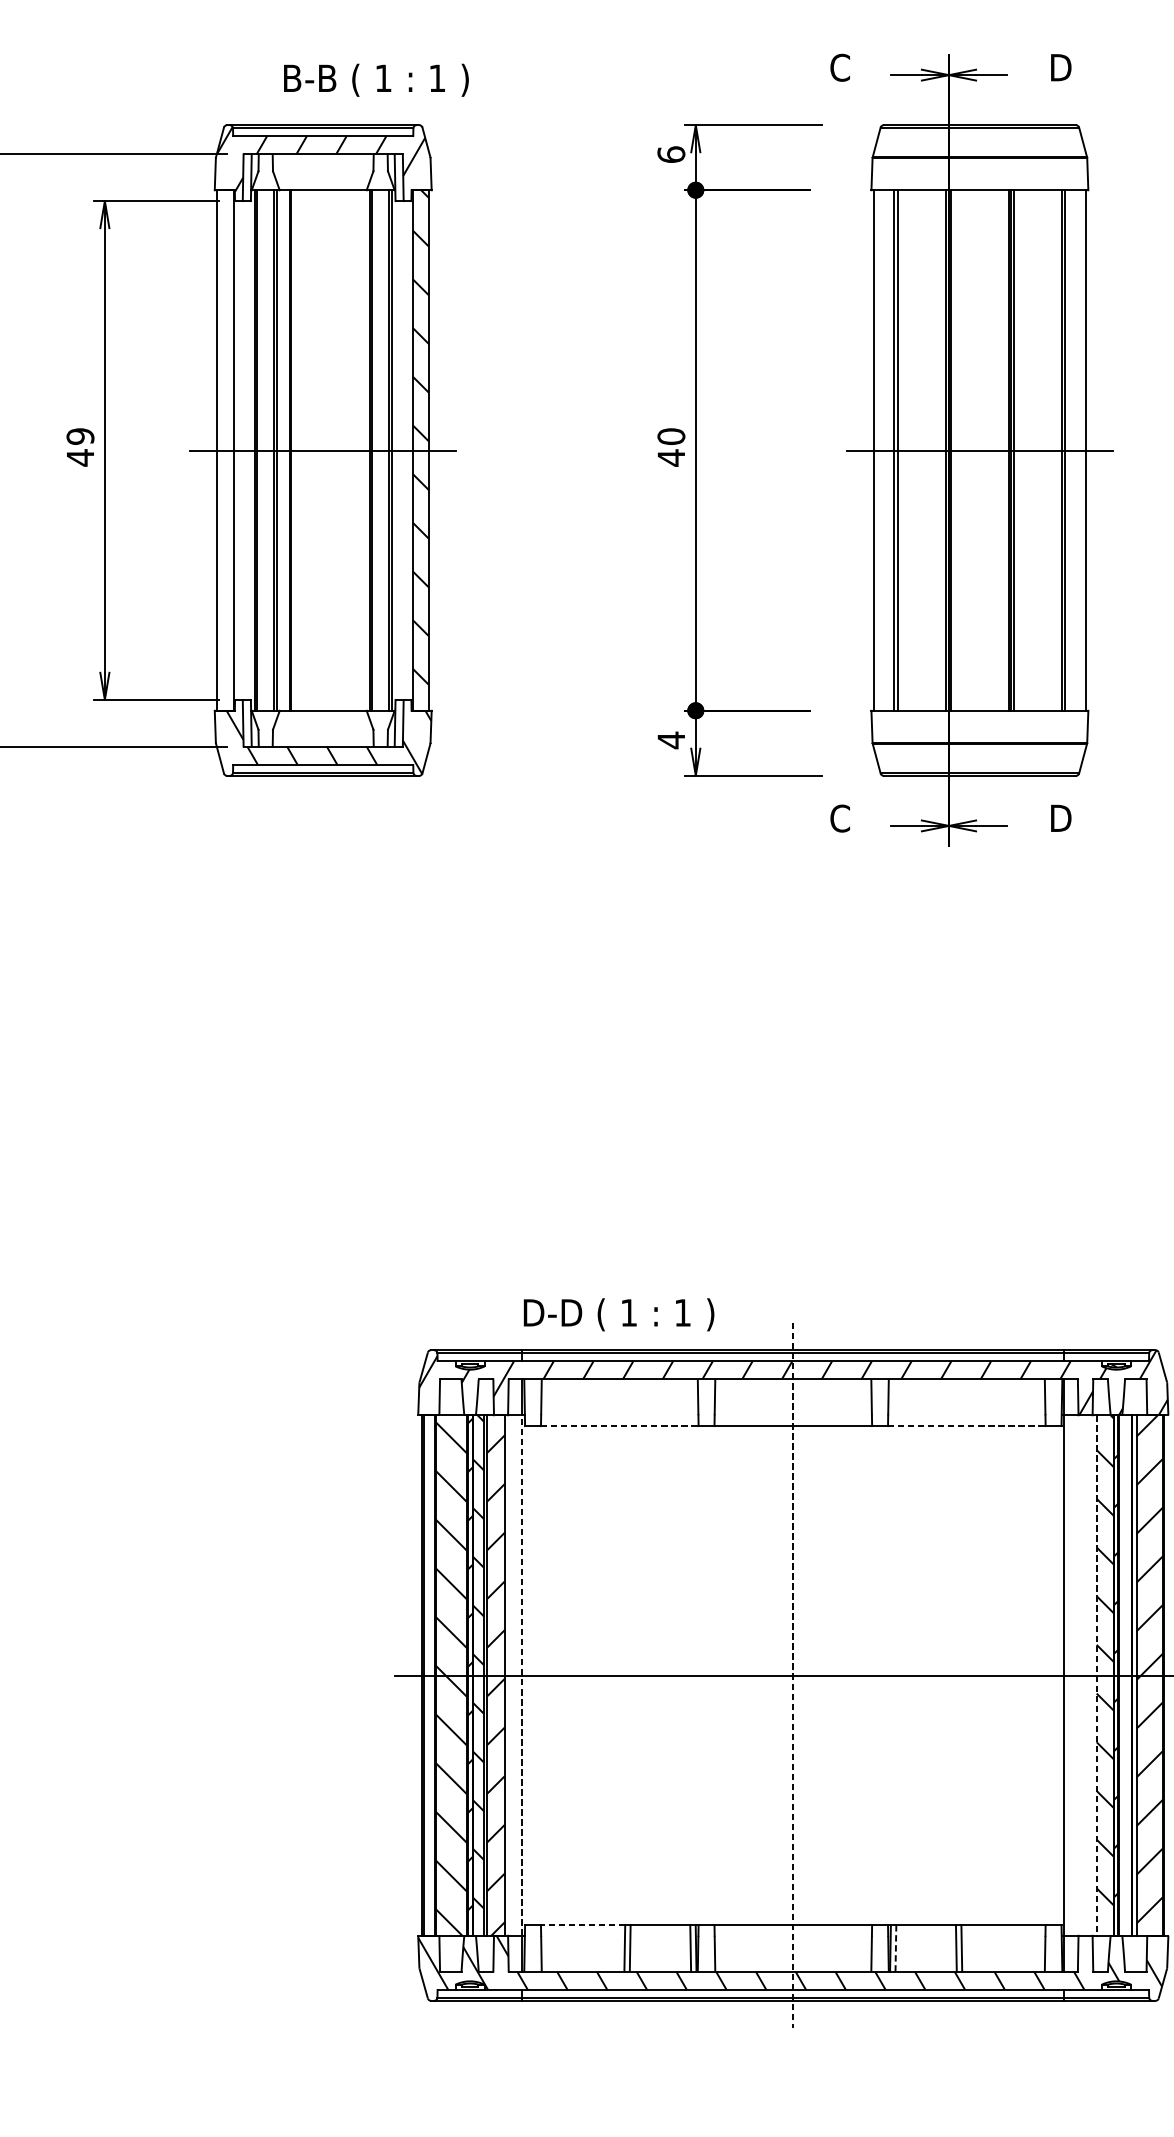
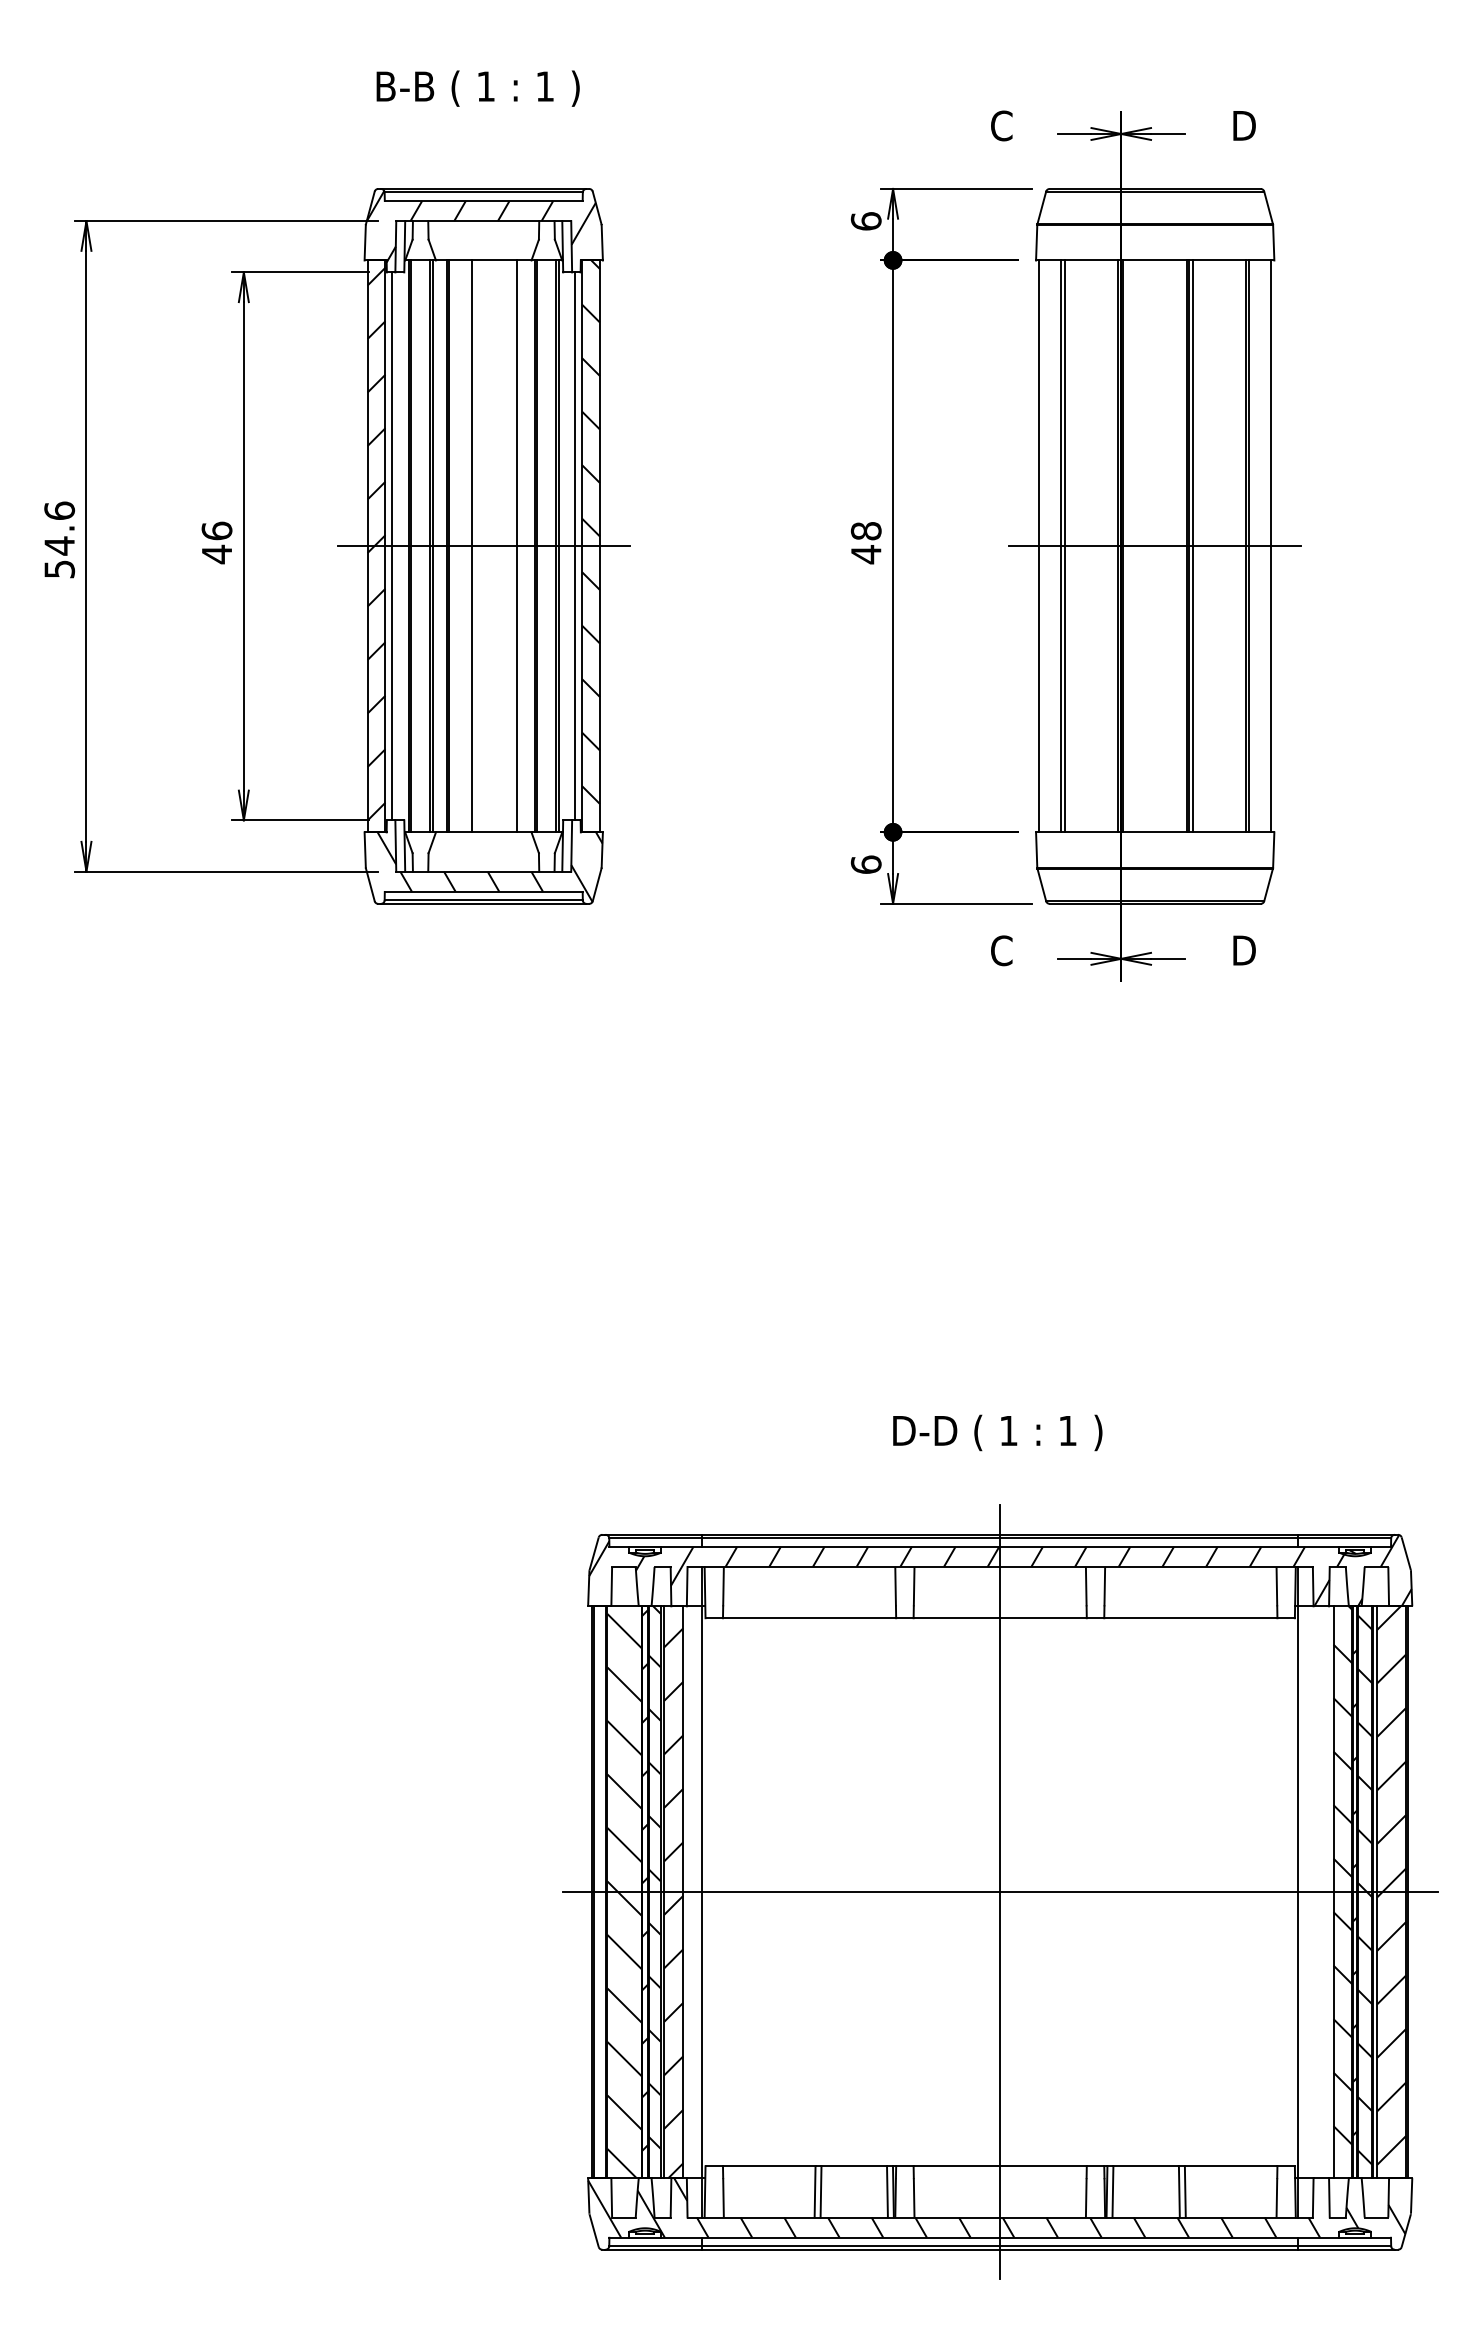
text: (375, 80) -> (477, 88), moved
text: (79, 436) -> (216, 530), 49 -> 46
text: (671, 436) -> (866, 531), 40 -> 48
hatch: (225, 447) -> (376, 543), added
part: (971, 449) -> (1146, 545), moved
line: (240, 450) -> (392, 546), added
line: (312, 450) -> (472, 546), added
line: (353, 450) -> (517, 546), added
line: (406, 450) -> (575, 546), added
text: (670, 740) -> (865, 864), 4 -> 6
text: (618, 1314) -> (997, 1432), moved
line: (619, 1426) -> (809, 1618), dashed -> solid
line: (966, 1426) -> (1190, 1618), dashed -> solid
hatch: (1125, 1673) -> (1365, 1889), added
line: (522, 1675) -> (702, 1892), dashed -> solid
line: (793, 1675) -> (1000, 1892), dashed -> solid
line: (1096, 1675) -> (1333, 1892), dashed -> solid
line: (582, 1925) -> (768, 2166), dashed -> solid
line: (895, 1947) -> (1112, 2191), dashed -> solid

